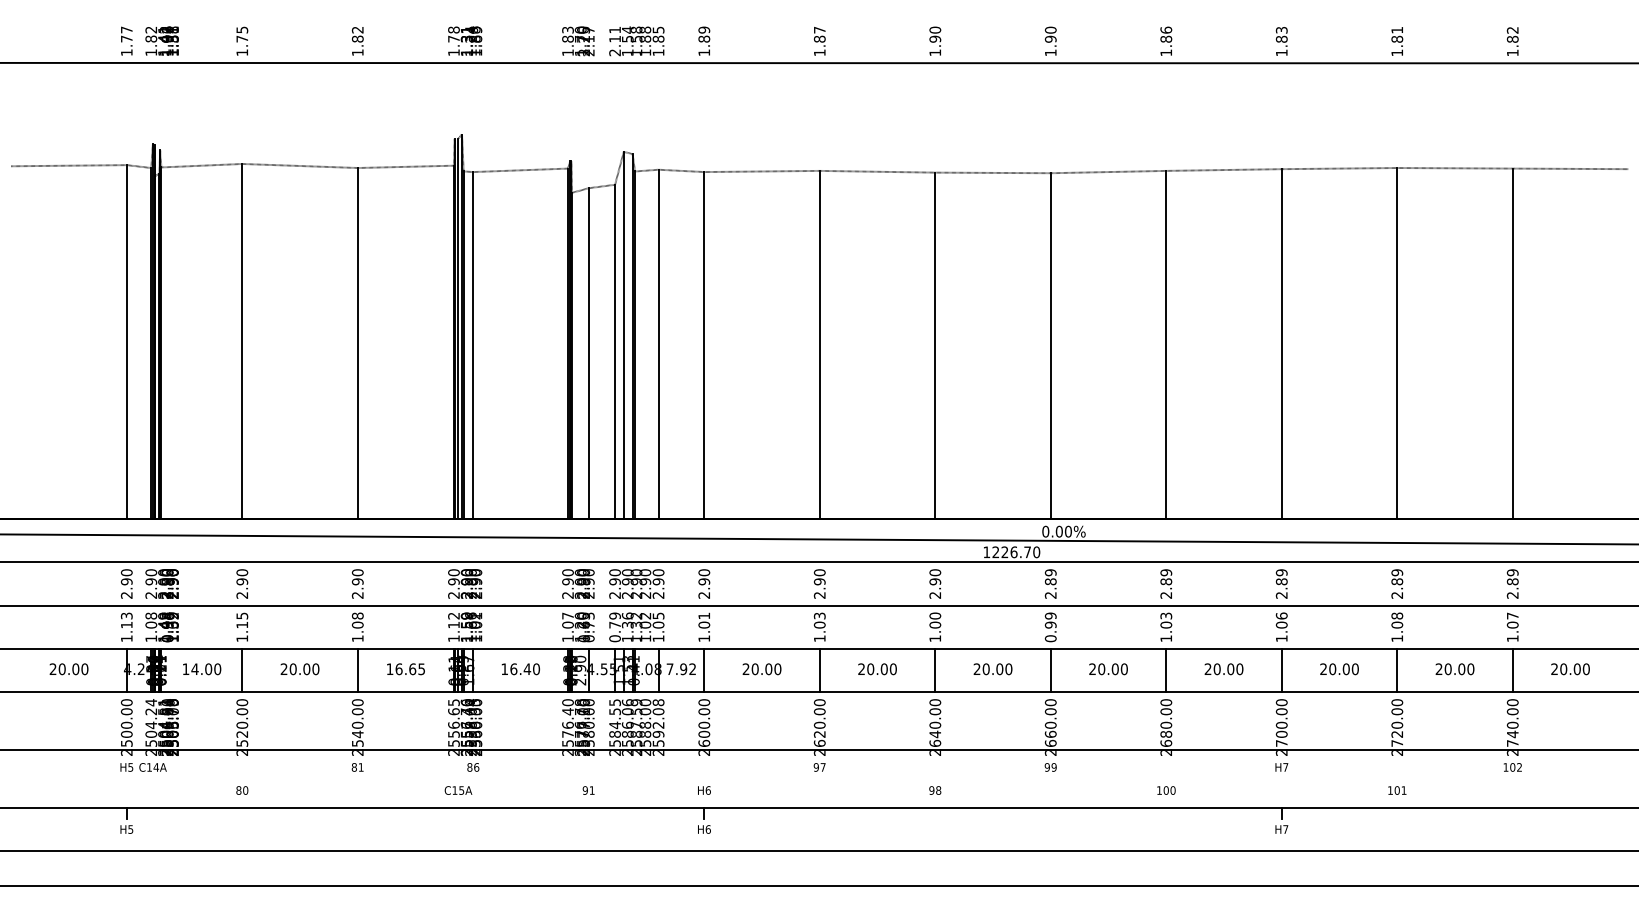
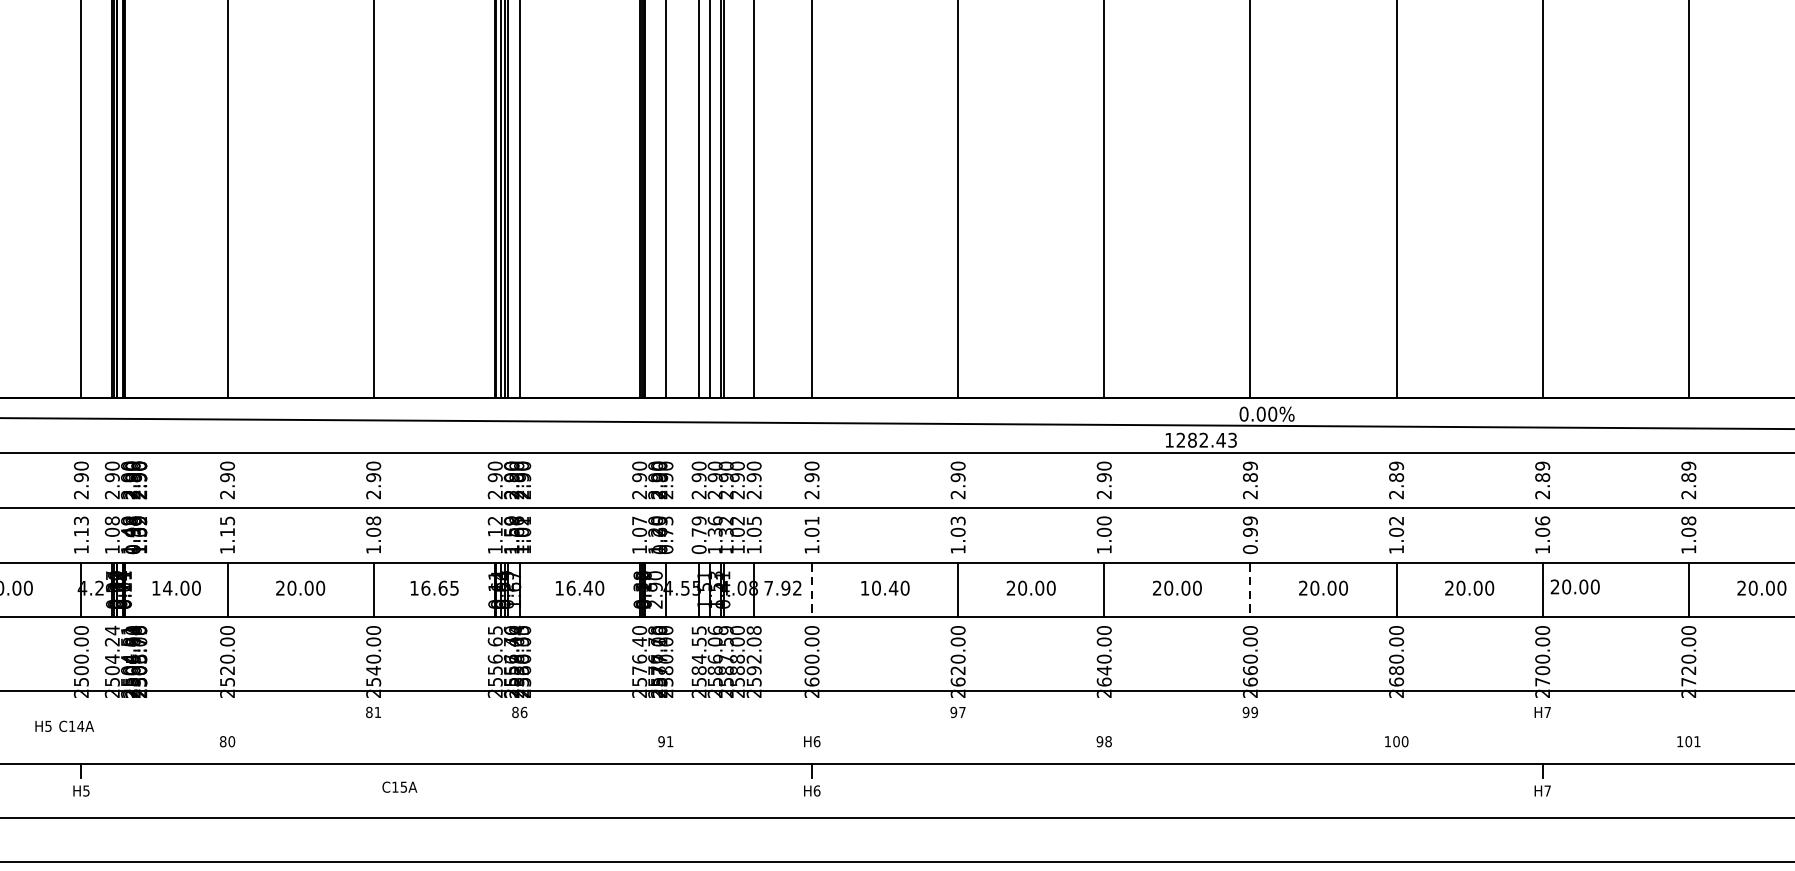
text: (1020, 552) -> (1212, 440), 1226.70 -> 1282.43
text: (1166, 615) -> (1396, 520), 1.03 -> 1.02
text: (757, 669) -> (879, 588), 20.00 -> 10.40
text: (1339, 669) -> (1575, 587), moved
line: (704, 670) -> (812, 589), solid -> dashed
line: (1050, 670) -> (1250, 589), solid -> dashed
text: (143, 767) -> (64, 726), moved
text: (458, 790) -> (399, 787), moved

